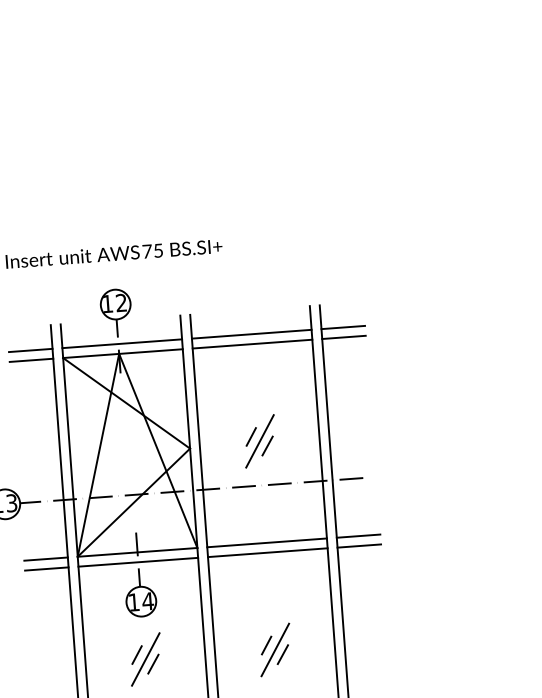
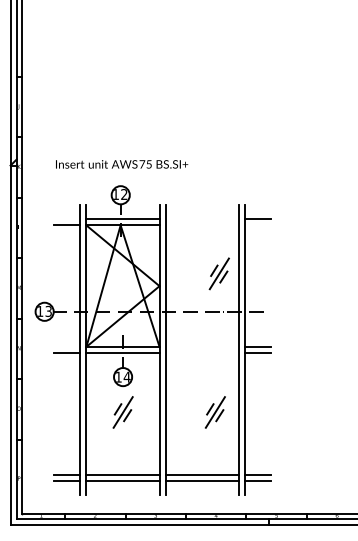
line: (250, 334) -> (201, 219), removed
line: (342, 337) -> (257, 225), removed
line: (251, 344) -> (201, 225), removed
line: (29, 350) -> (66, 219), removed
part: (258, 440) -> (218, 273), moved
line: (265, 542) -> (201, 346), removed
line: (266, 552) -> (201, 352), removed
line: (45, 558) -> (66, 346), removed
part: (273, 650) -> (214, 412), moved

